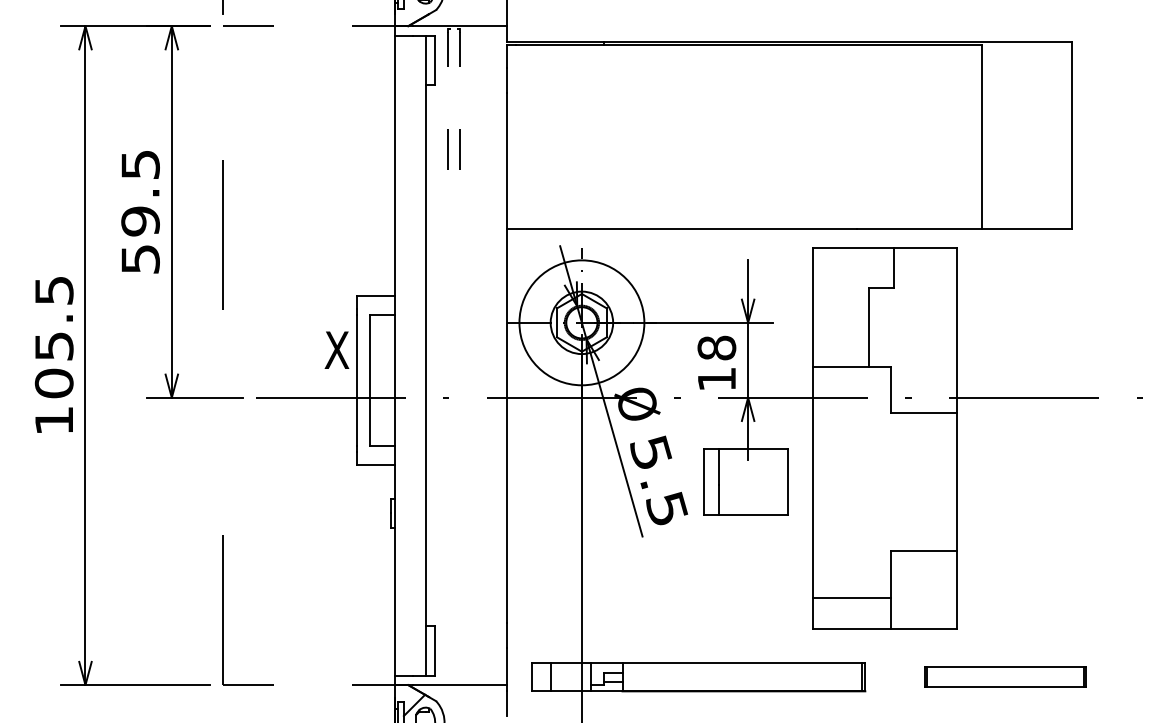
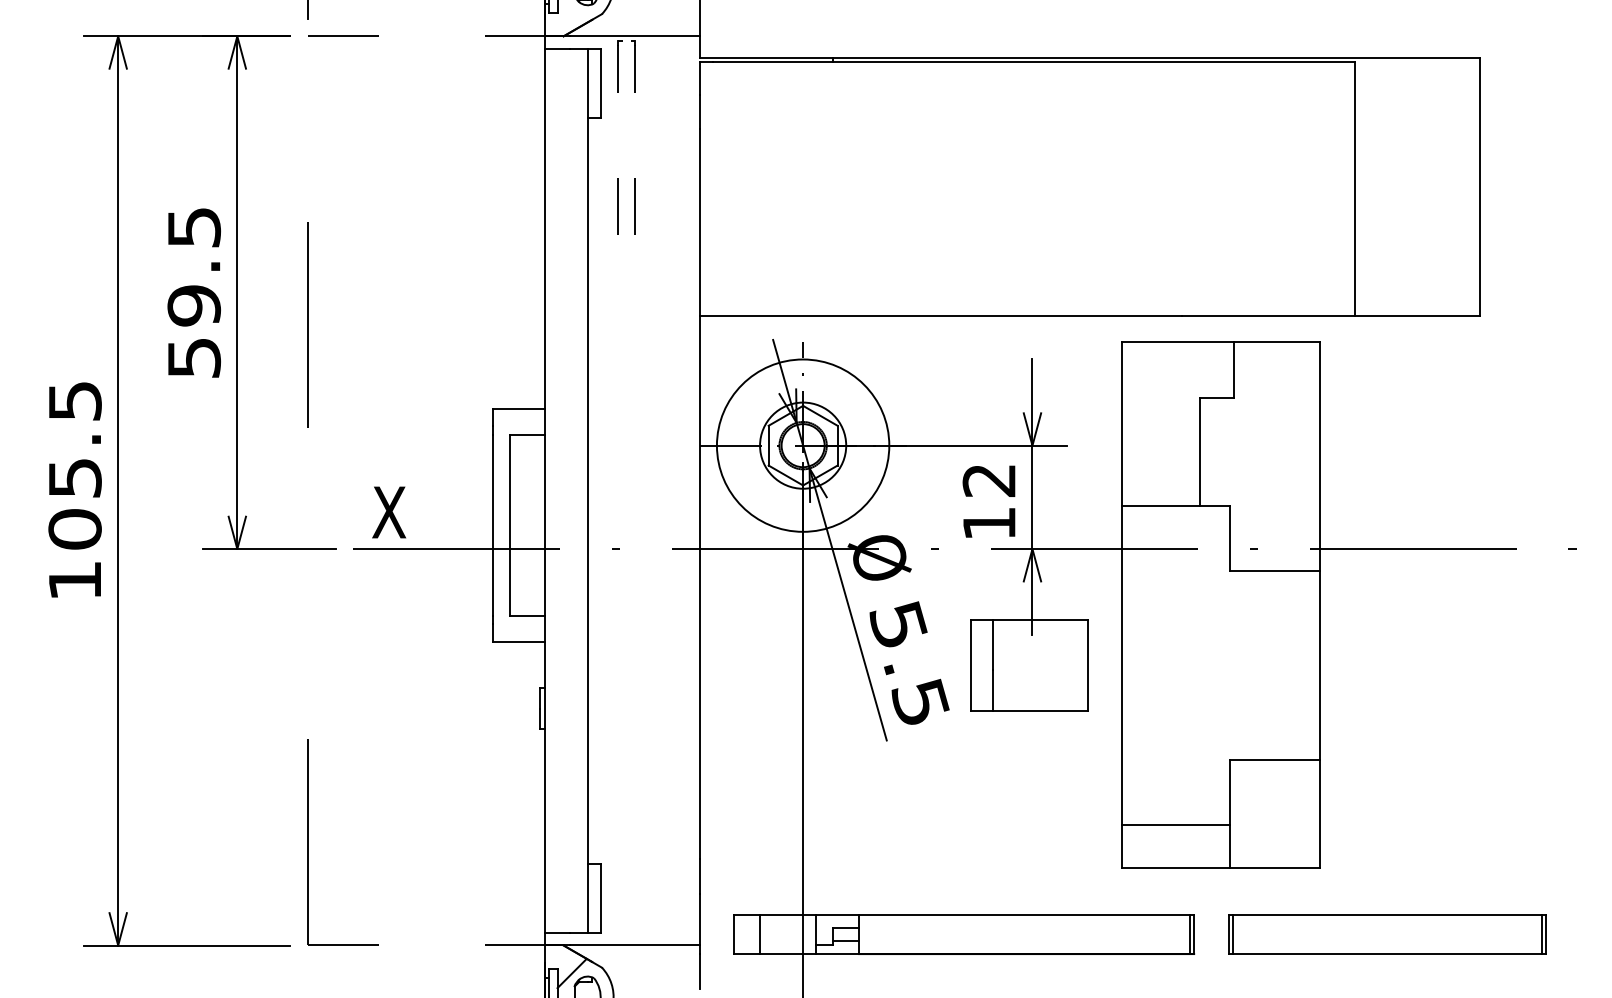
text: (717, 348) -> (989, 480), 18 -> 12
text: (337, 350) -> (389, 512), moved
part: (1005, 677) -> (1387, 934), size x1.43

